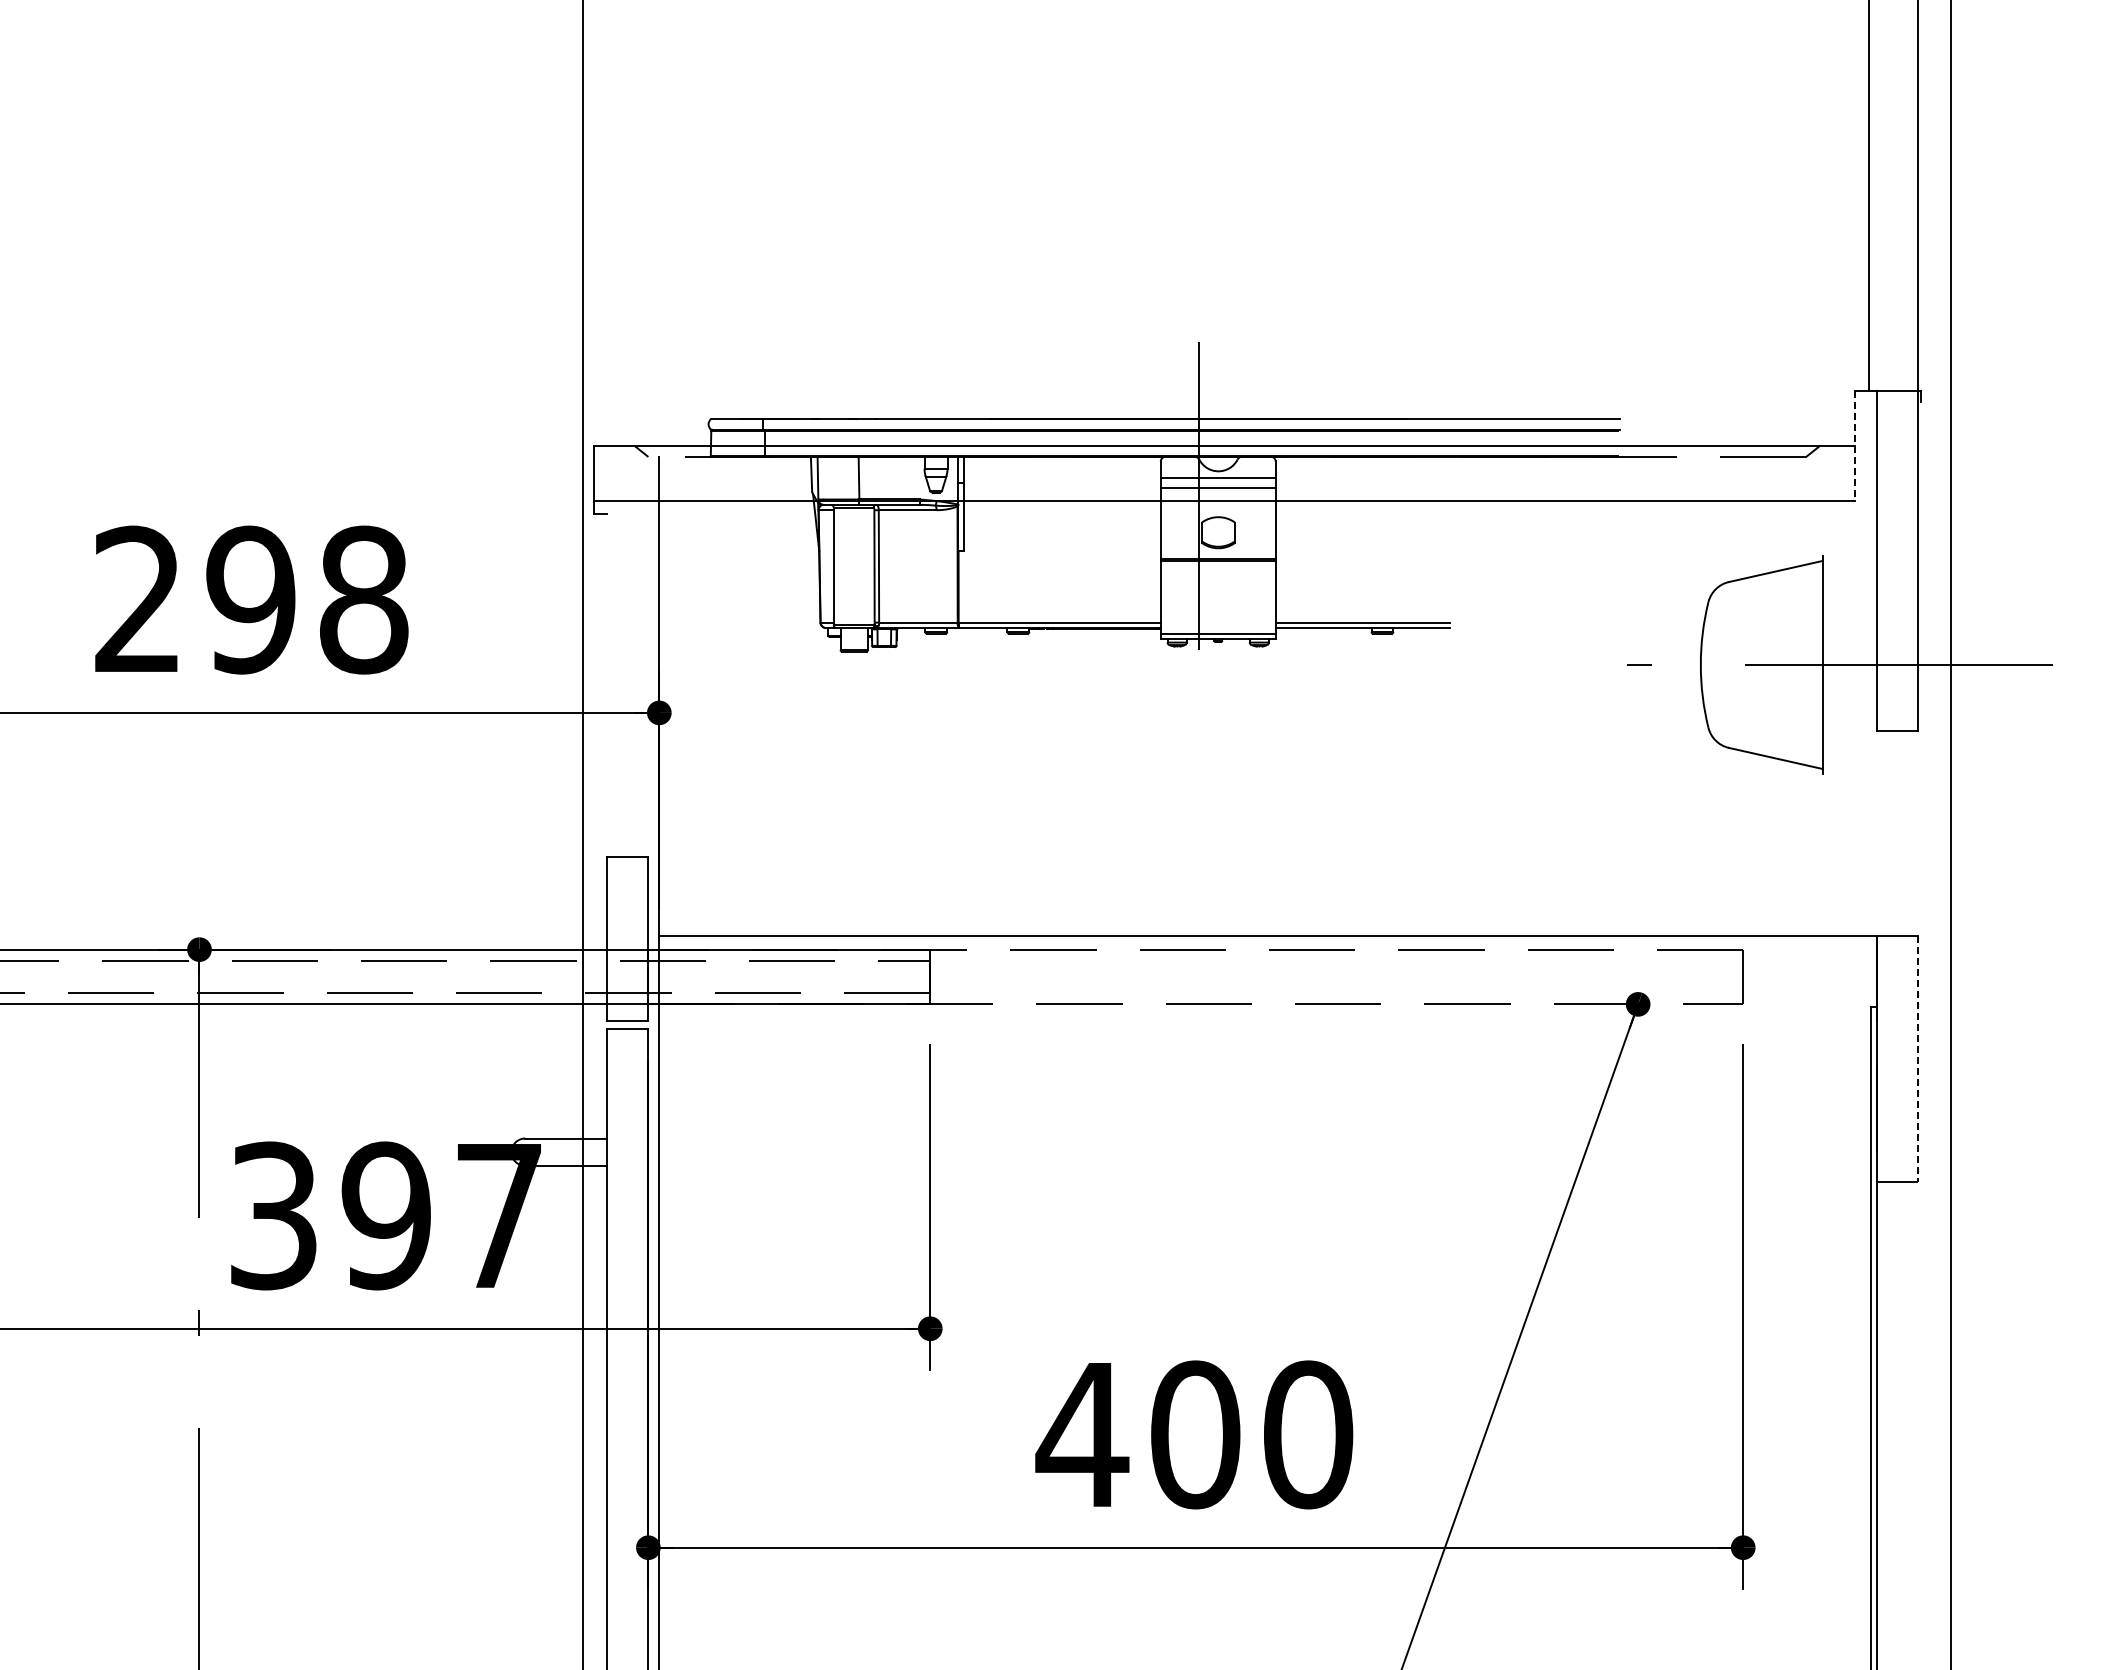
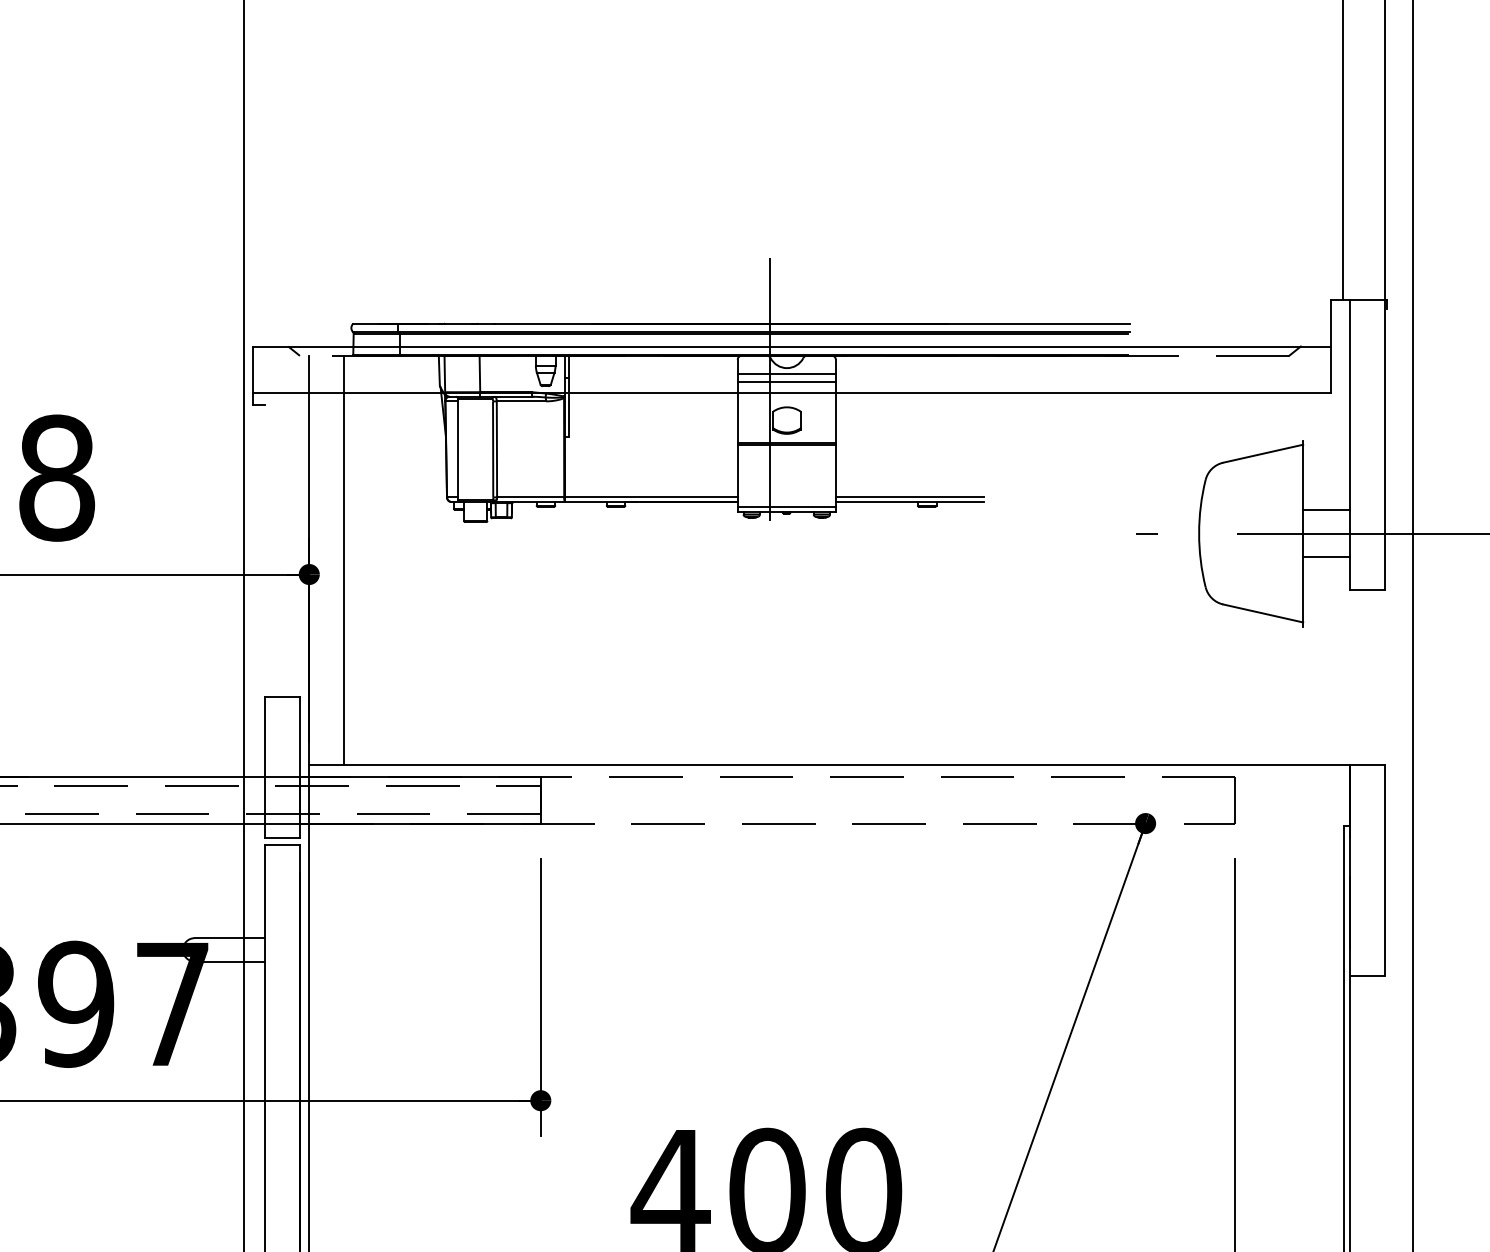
line: (1855, 446) -> (1331, 346), dashed -> solid
line: (1849, 637) -> (1326, 510), added
line: (1849, 692) -> (1326, 557), added
line: (700, 695) -> (344, 559), added
line: (1918, 1059) -> (1385, 870), dashed -> solid

